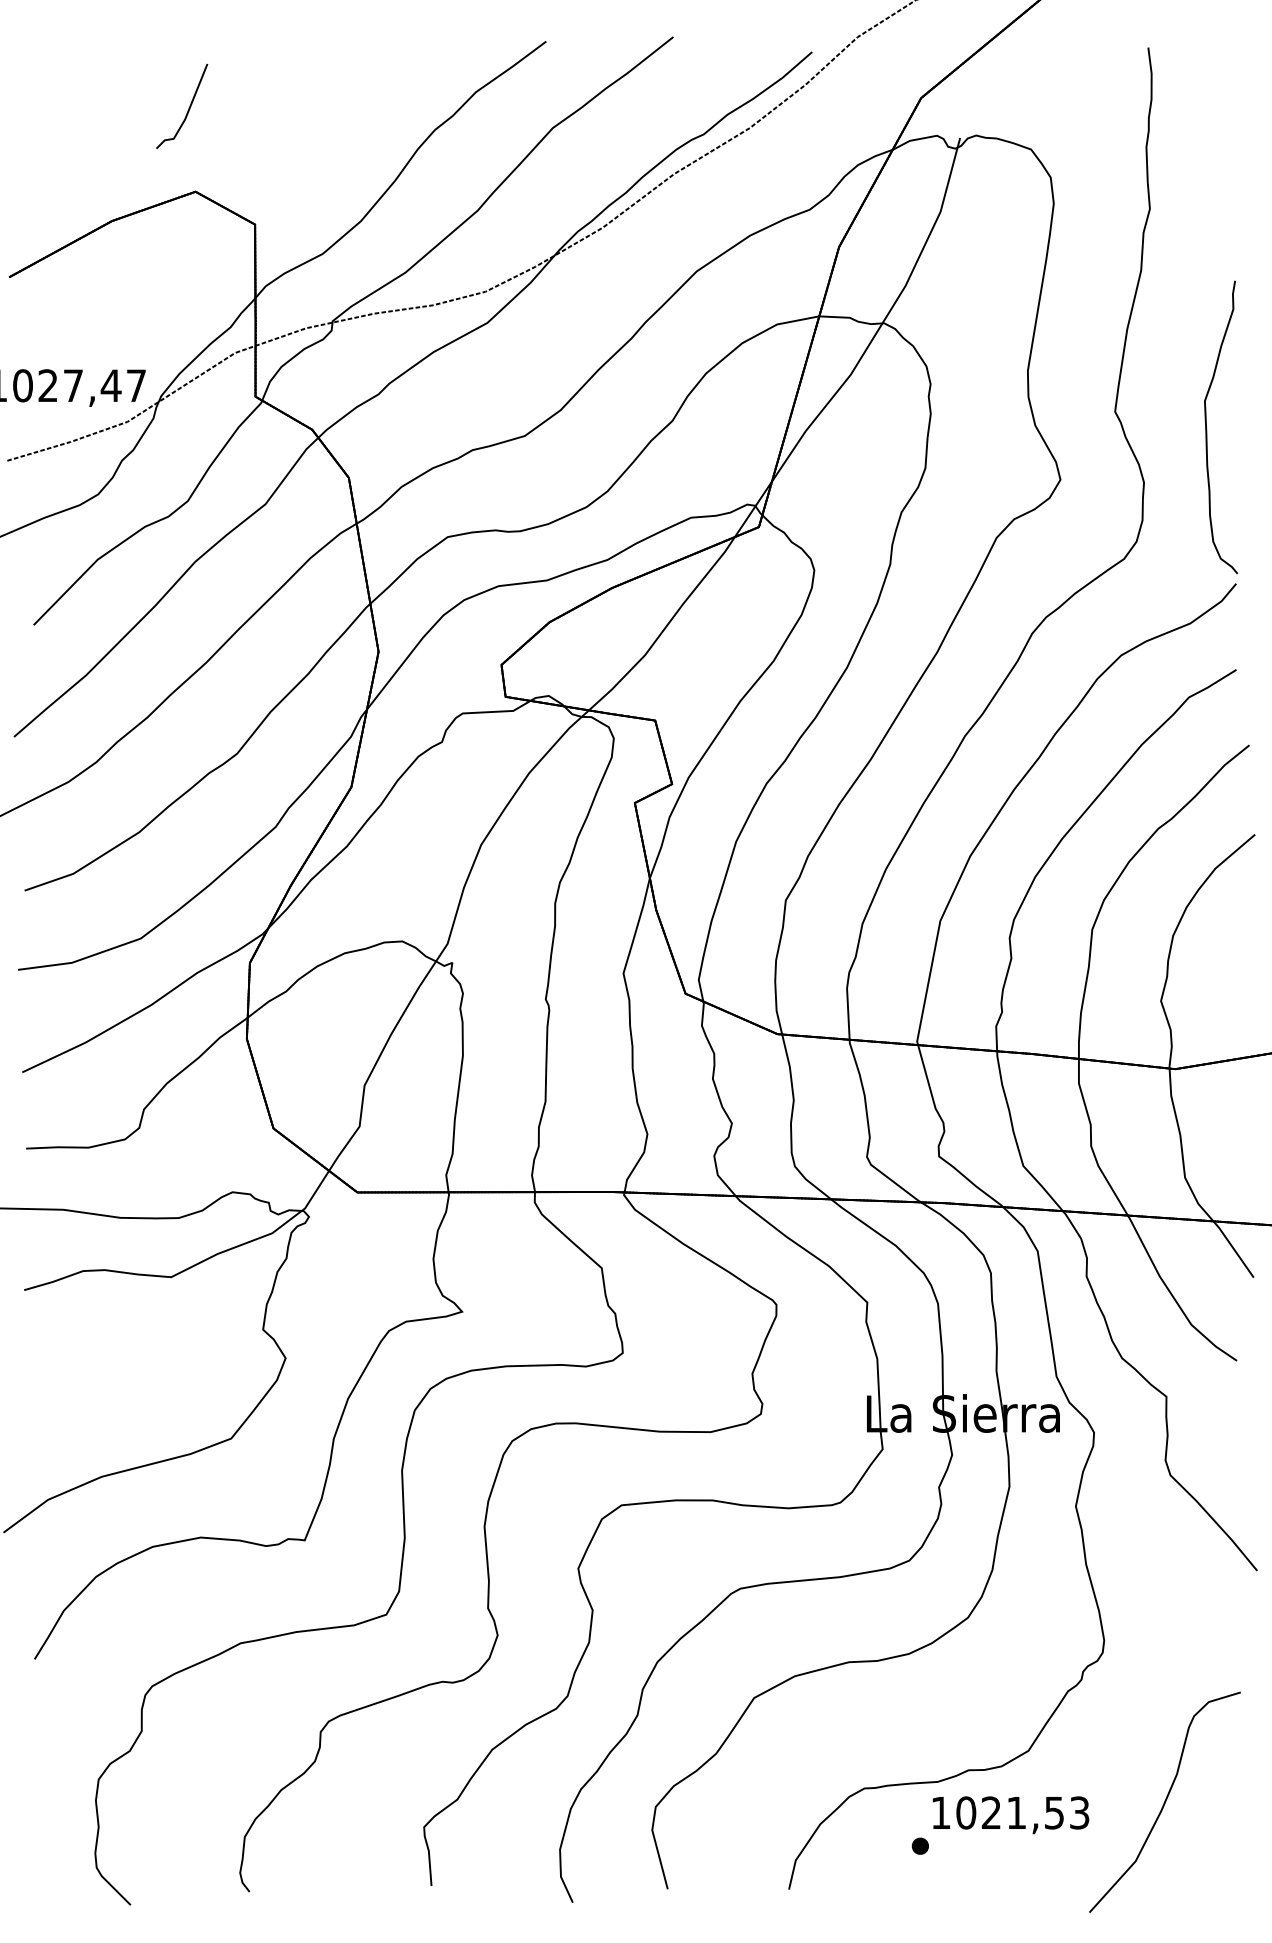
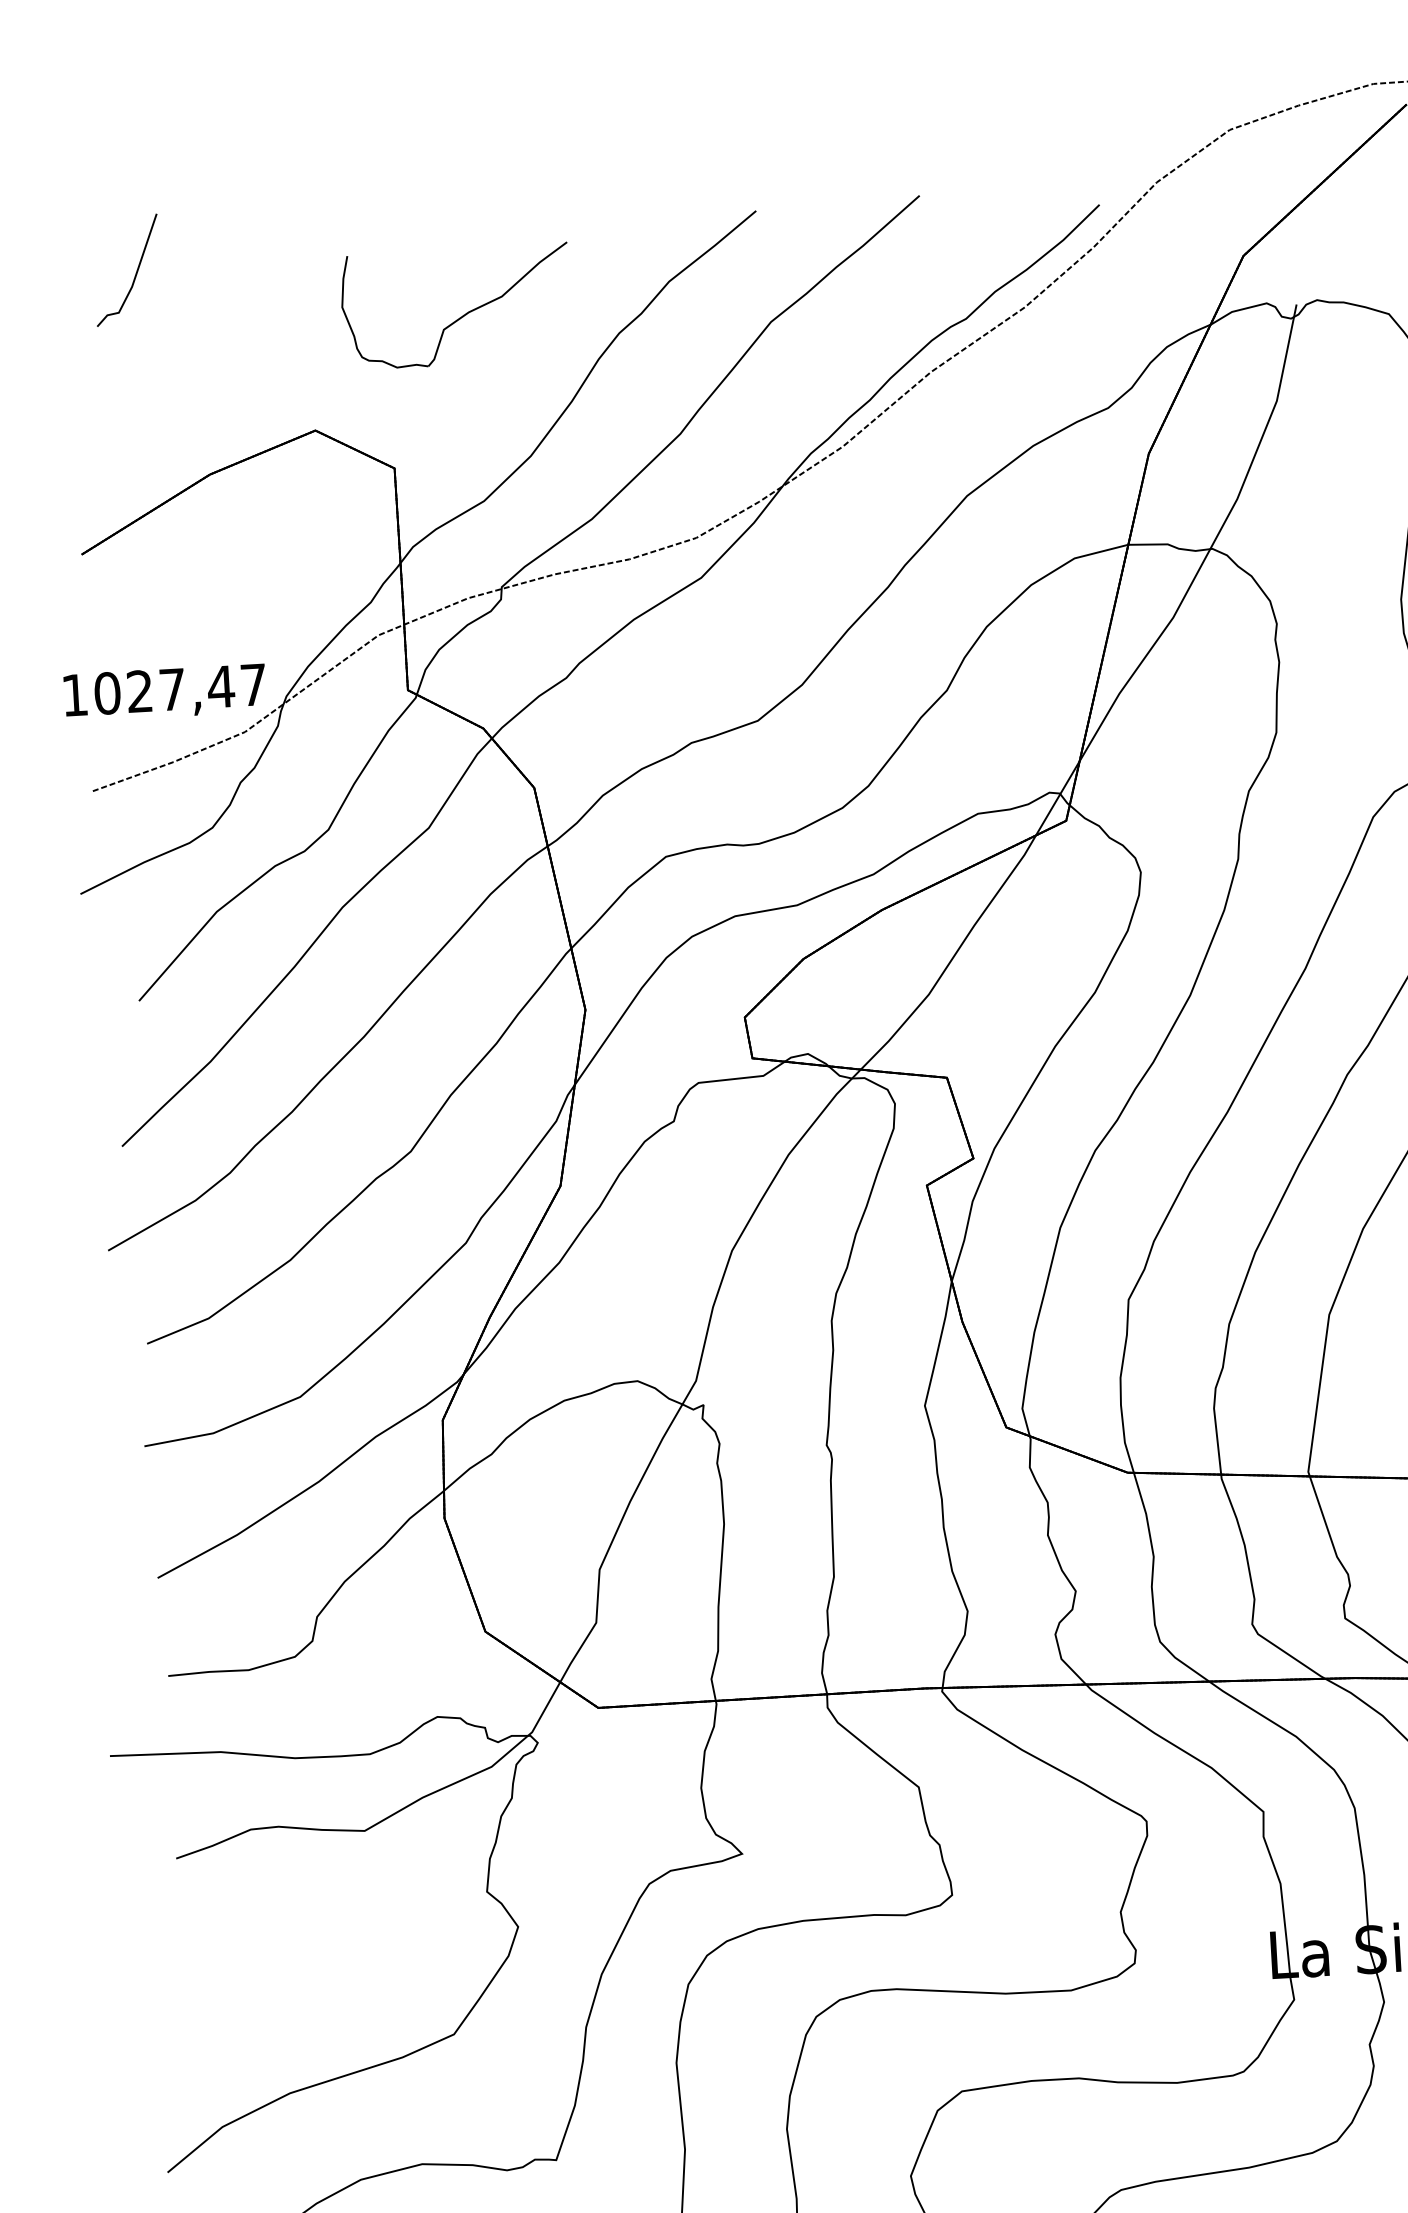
line: (188, 108) -> (135, 272), moved
part: (313, 109) -> (461, 315), added

